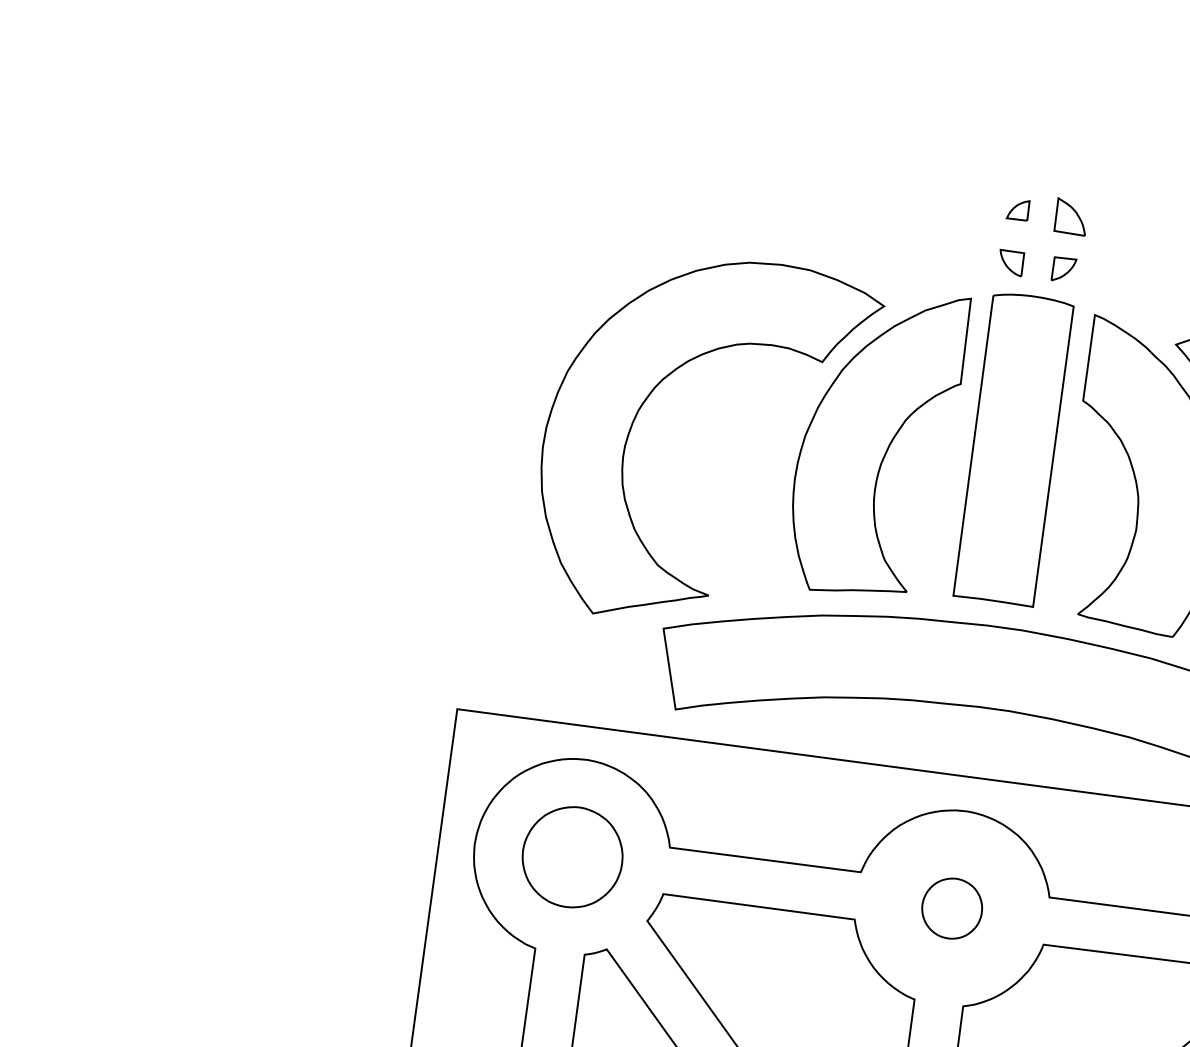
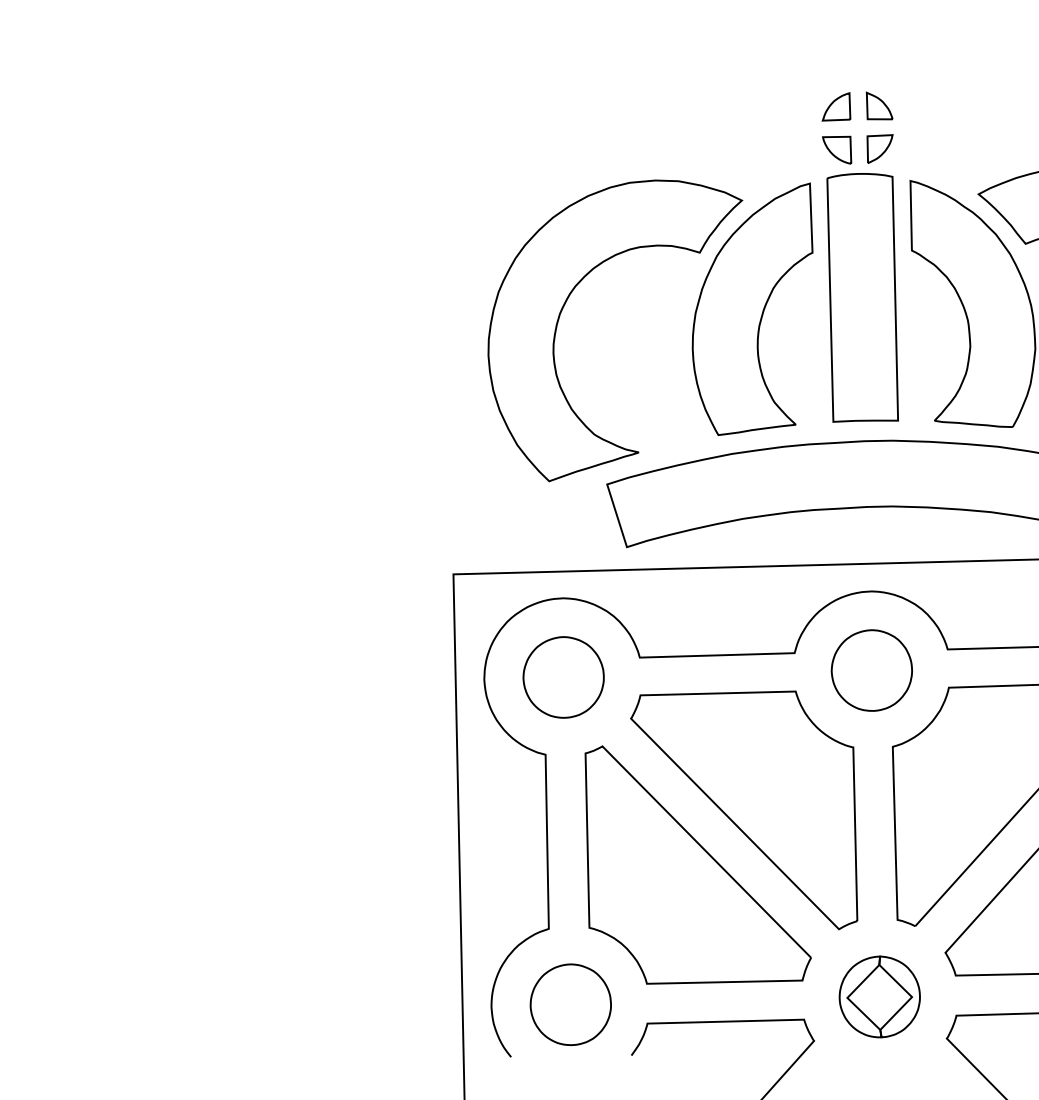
part: (1018, 209) -> (836, 106), size x1.67
part: (1011, 262) -> (837, 149), size x1.43
part: (1063, 269) -> (879, 148), size x1.43
part: (951, 908) -> (871, 670), size x1.67

